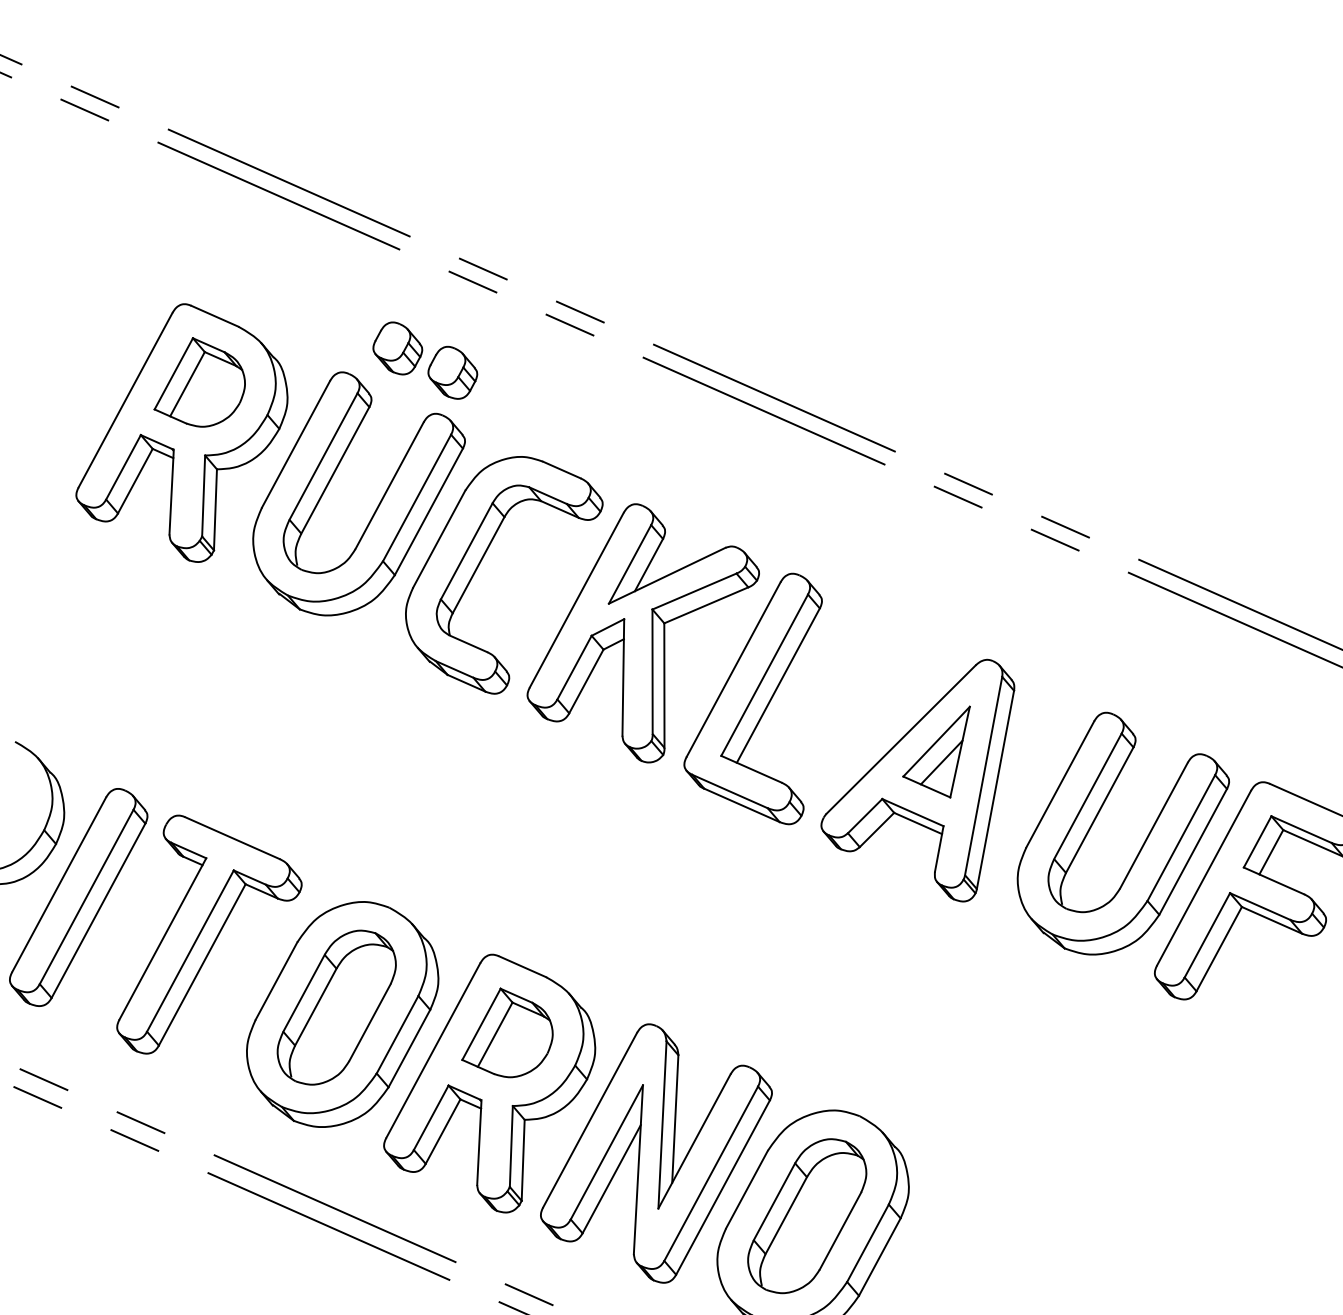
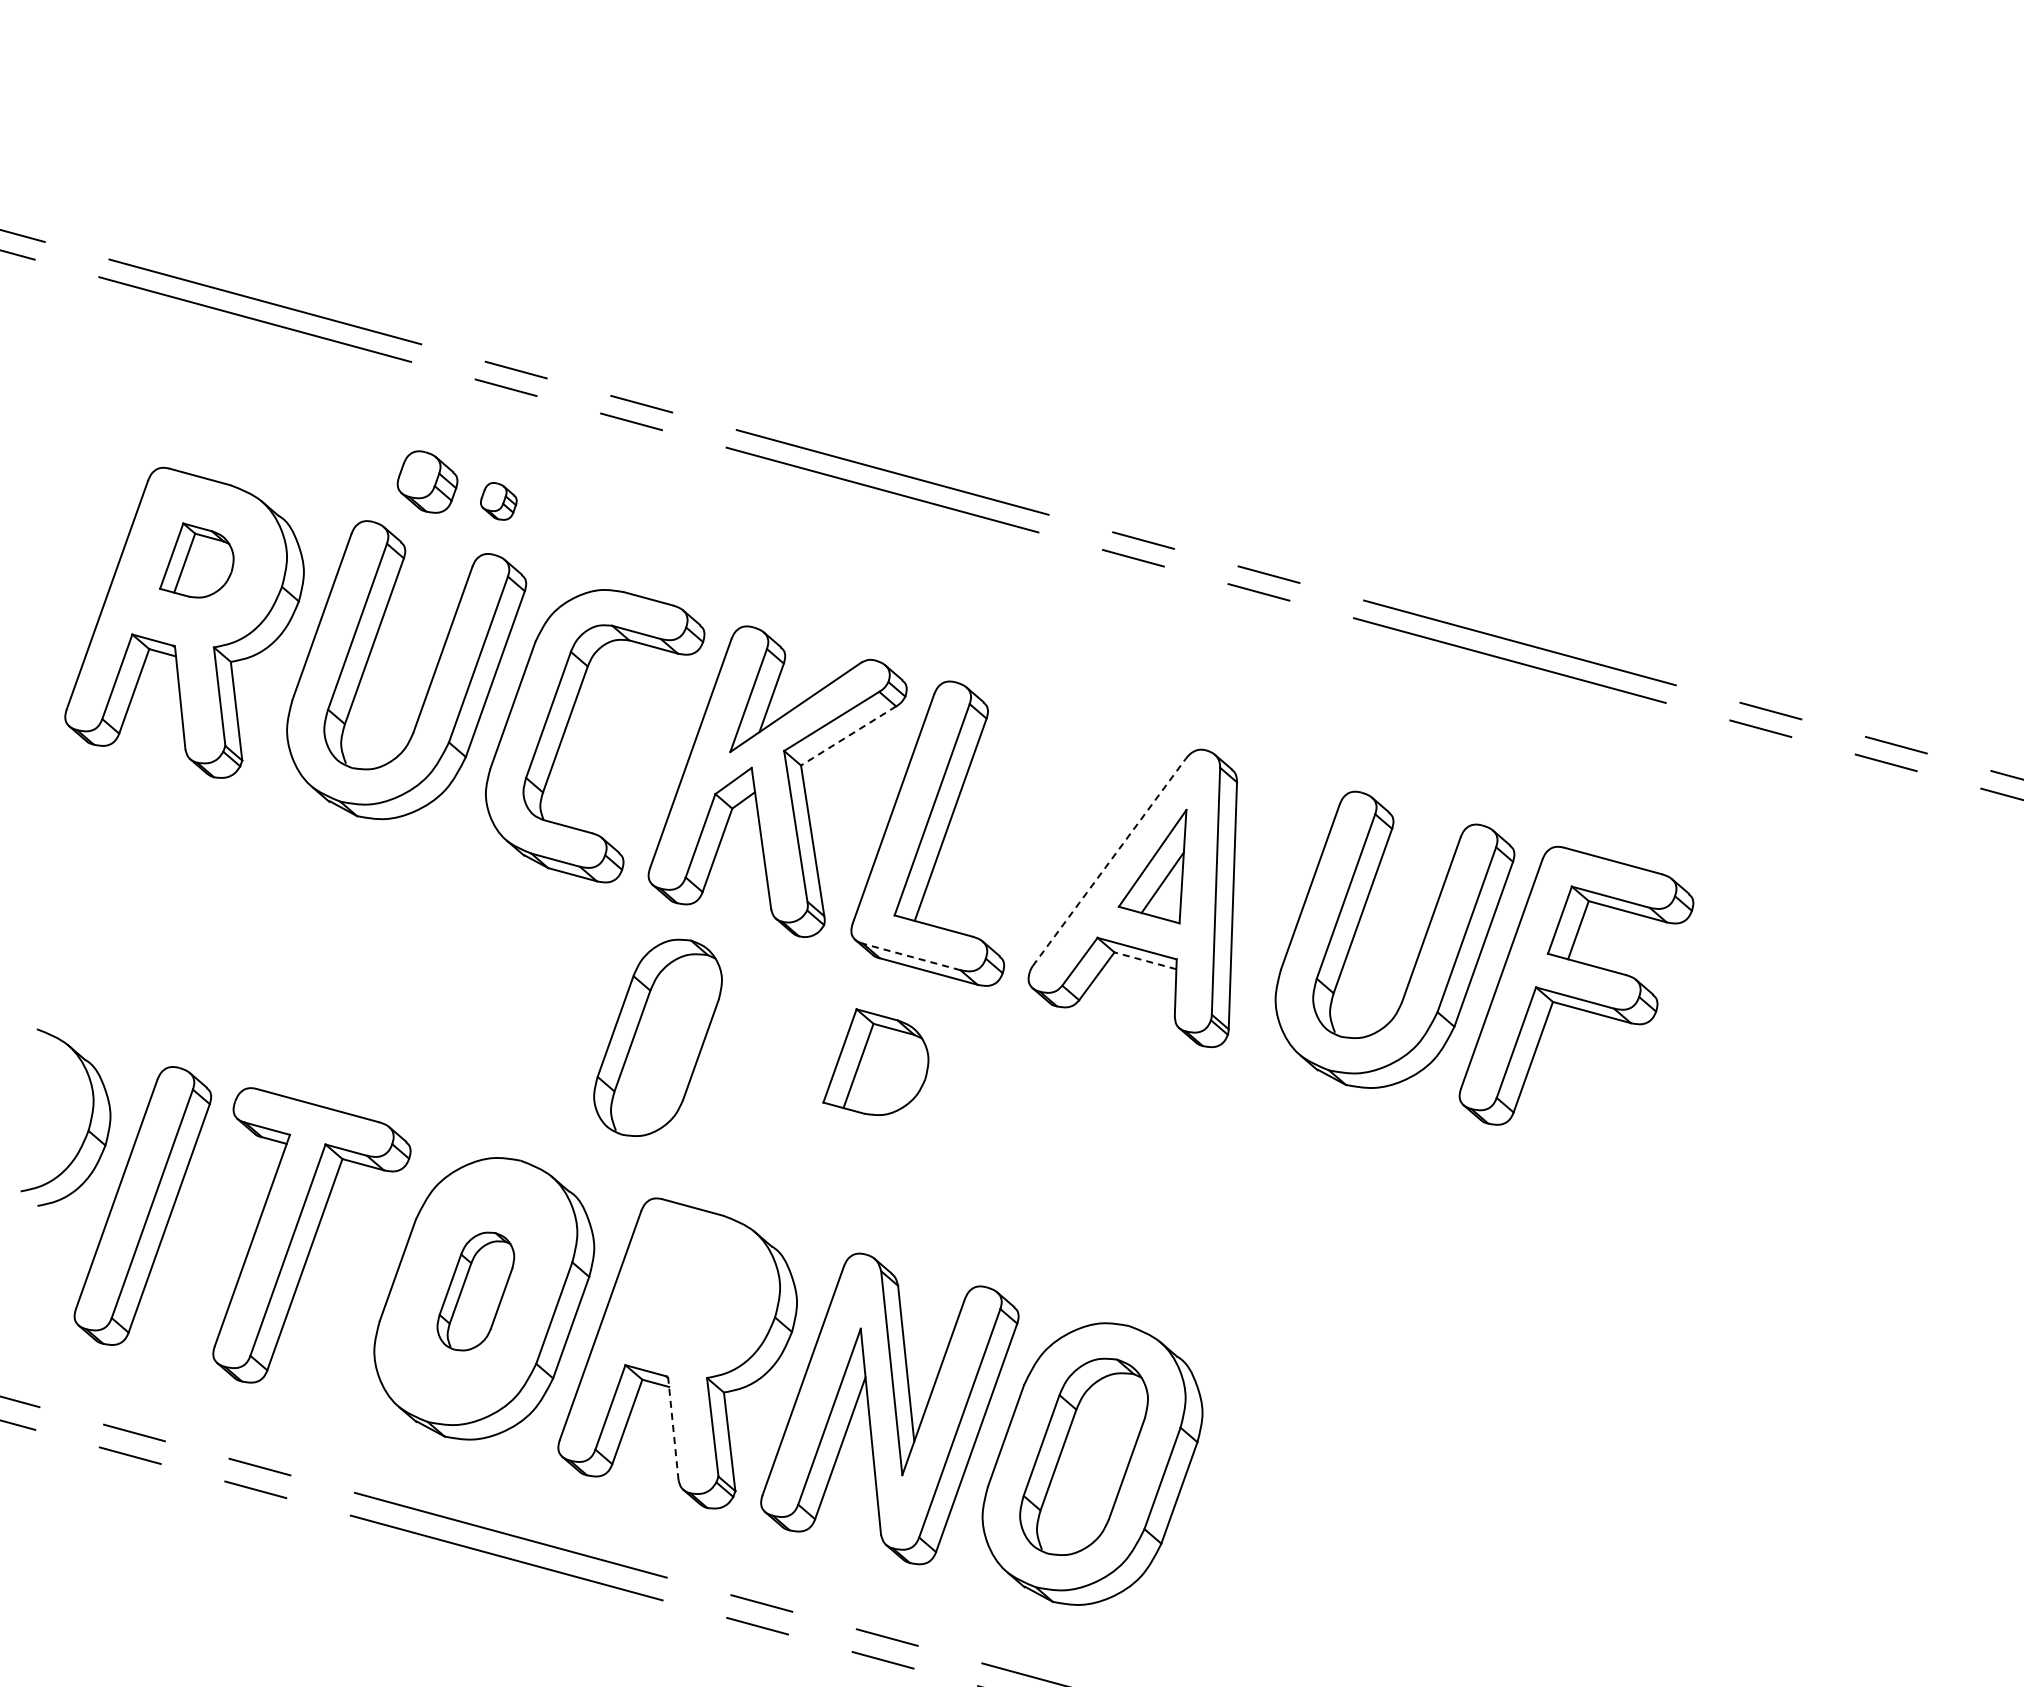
part: (452, 372) -> (498, 501), size x0.6
part: (201, 383) -> (196, 560), size x0.7
line: (706, 604) -> (848, 735), solid -> dashed
line: (901, 739) -> (1109, 862), solid -> dashed
line: (729, 791) -> (911, 956), solid -> dashed
line: (917, 823) -> (1144, 960), solid -> dashed
part: (514, 825) -> (657, 1037), added
part: (336, 1007) -> (475, 1291), size x0.6
part: (509, 1033) -> (875, 1061), moved
line: (479, 1141) -> (673, 1427), solid -> dashed

